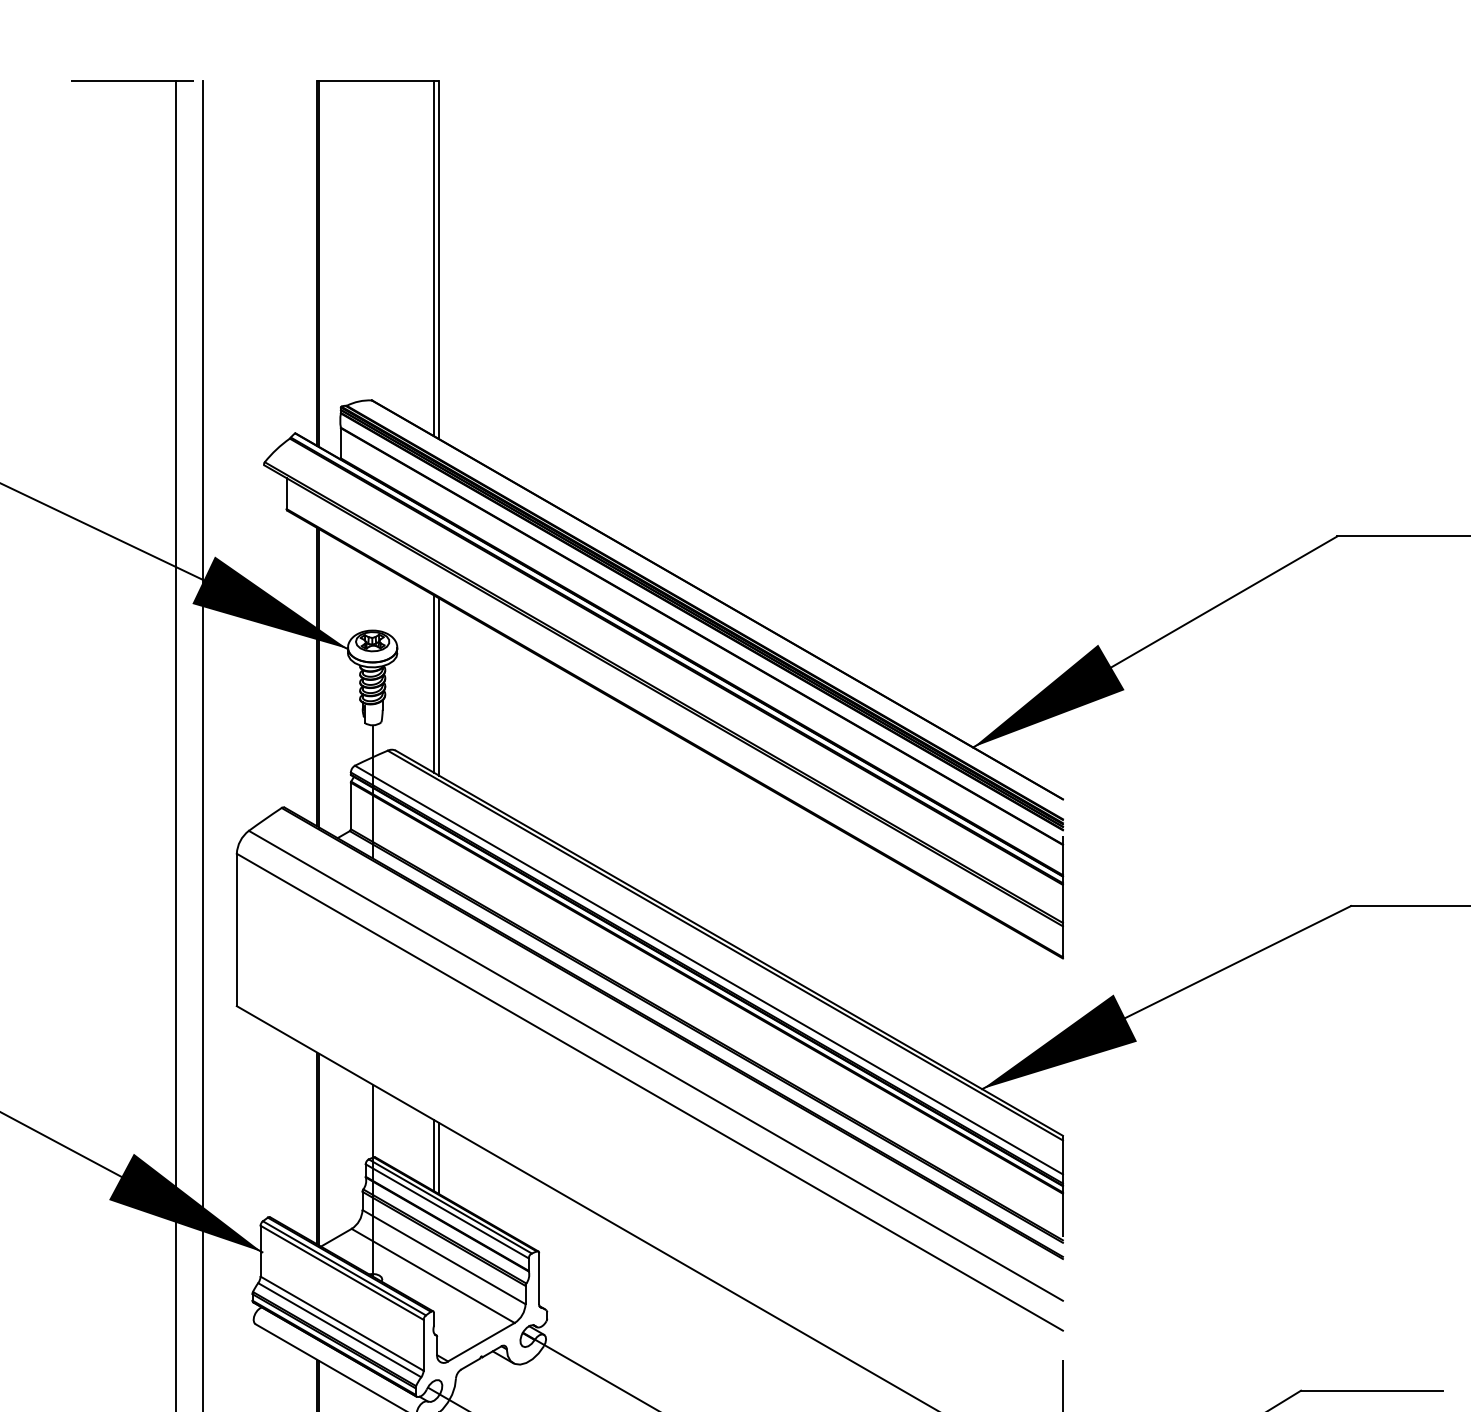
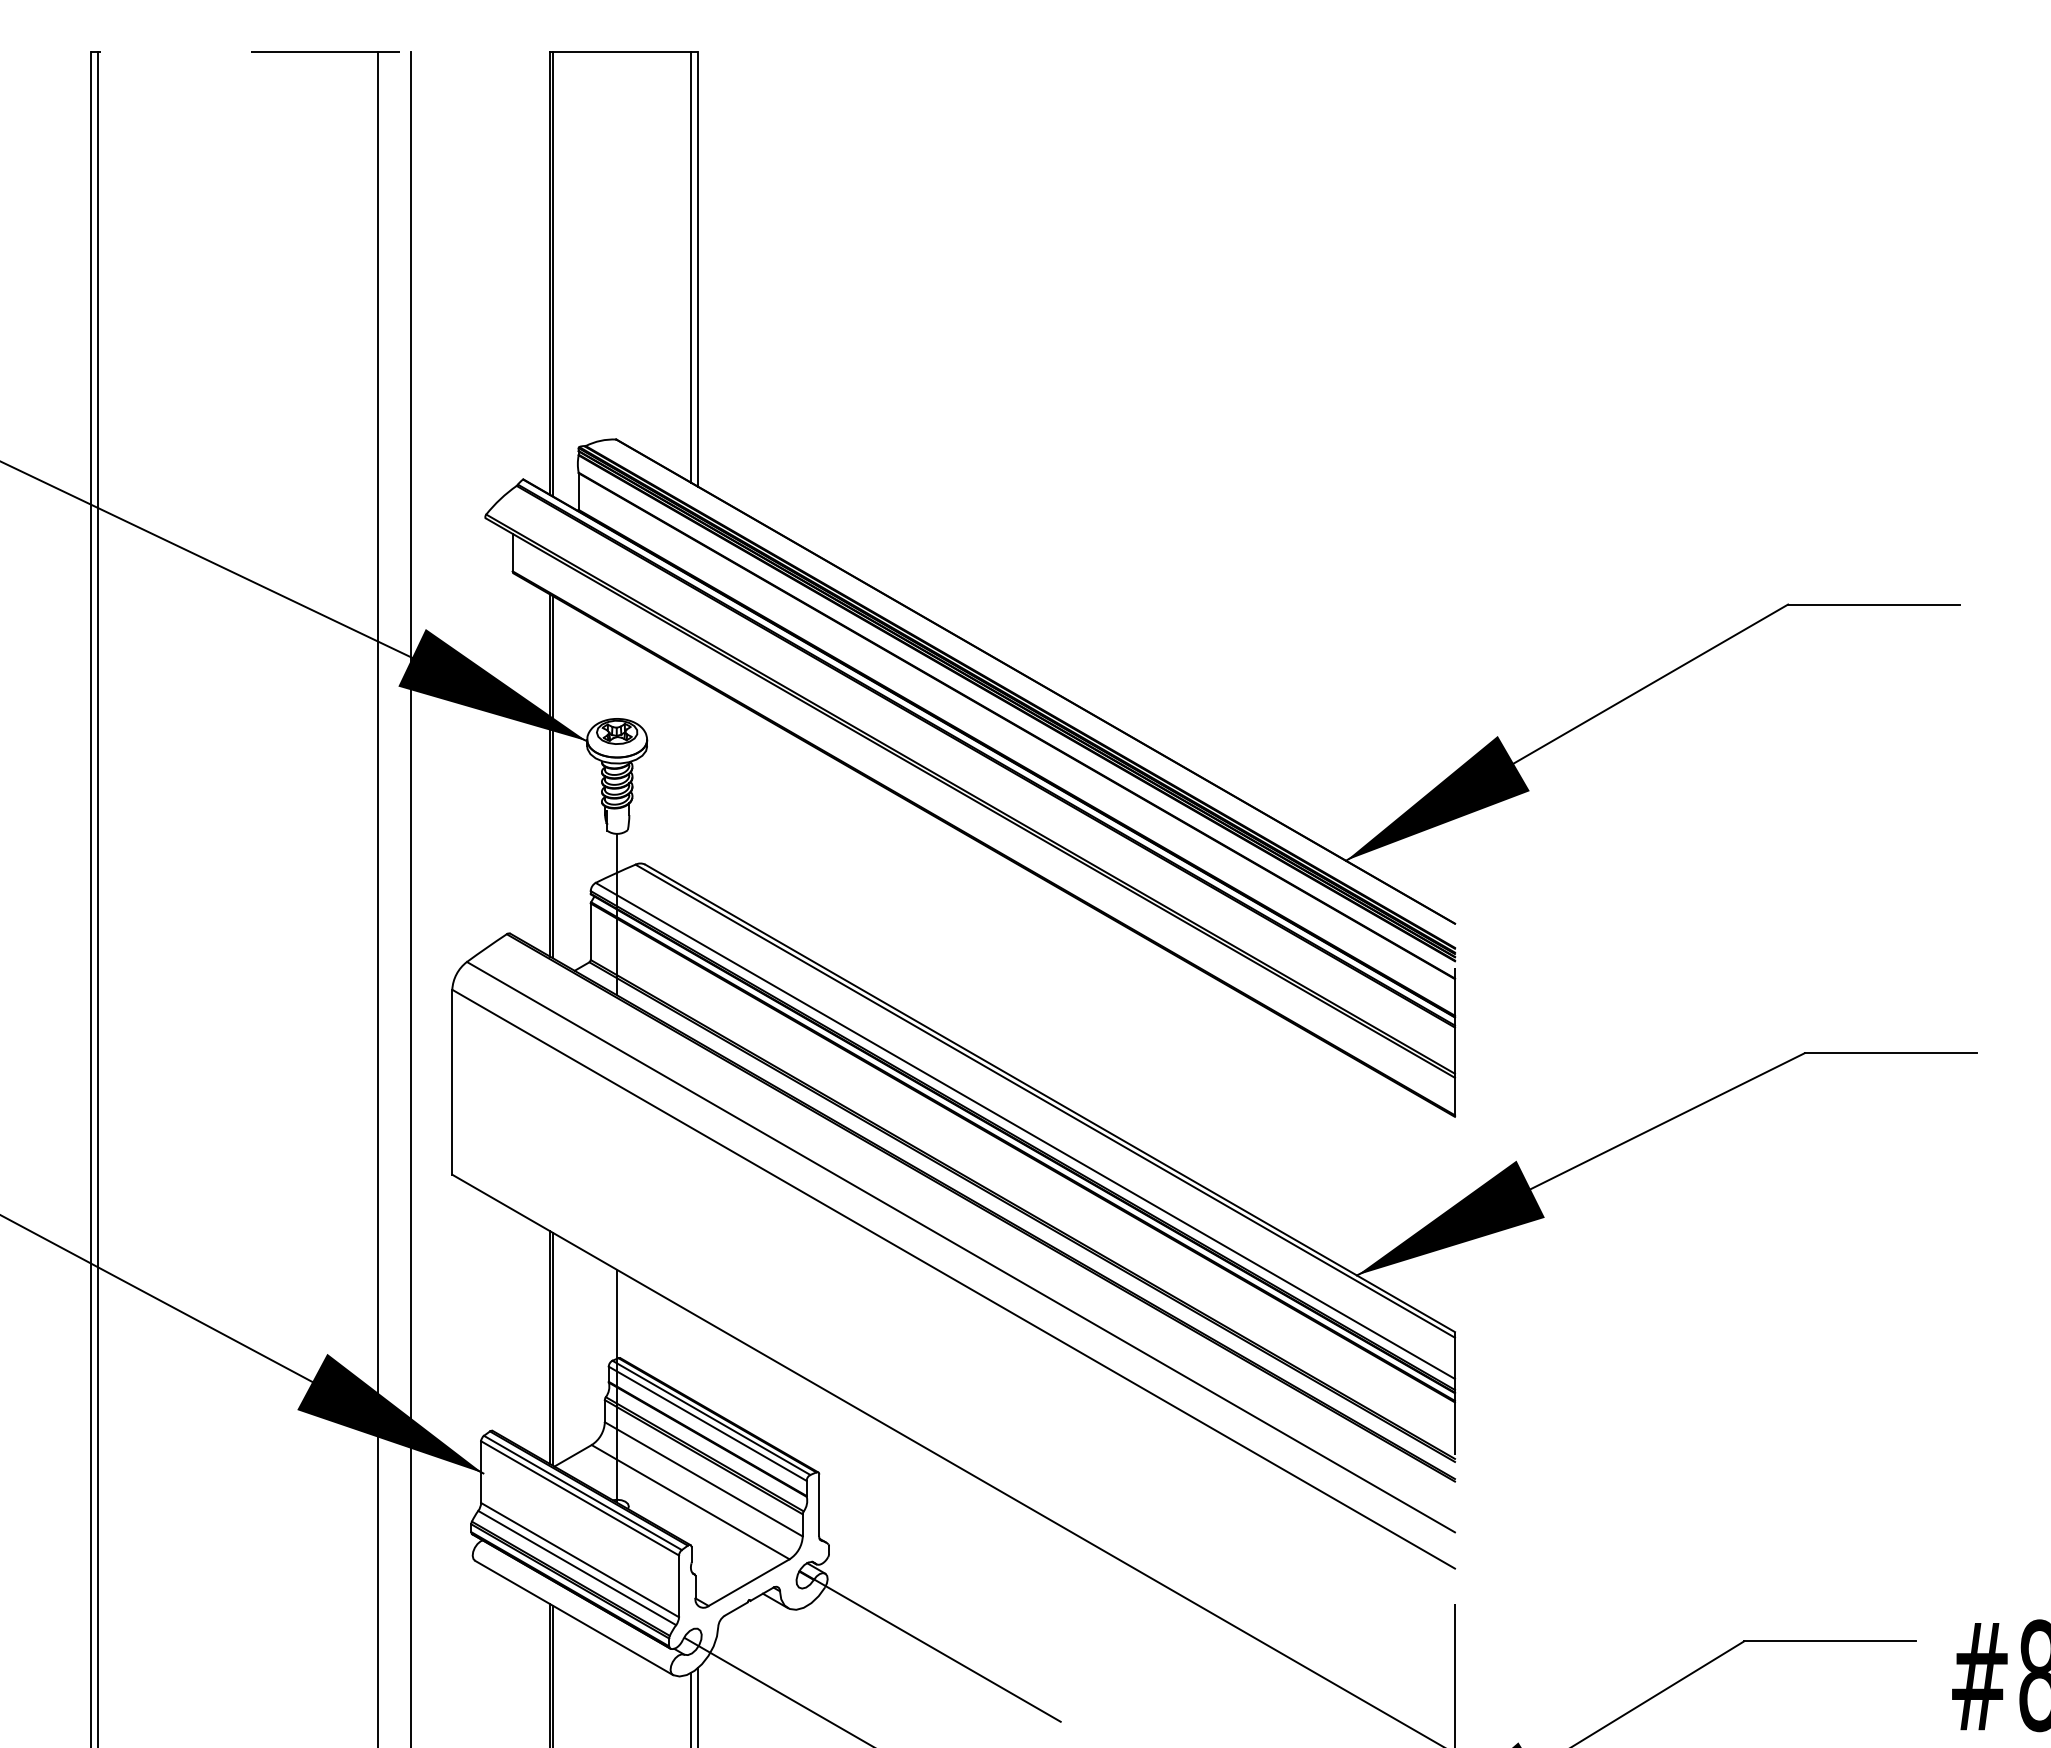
line: (433, 683) -> (691, 783), removed
line: (439, 687) -> (698, 787), removed
line: (433, 1155) -> (691, 1355), removed
line: (439, 1158) -> (698, 1359), removed

